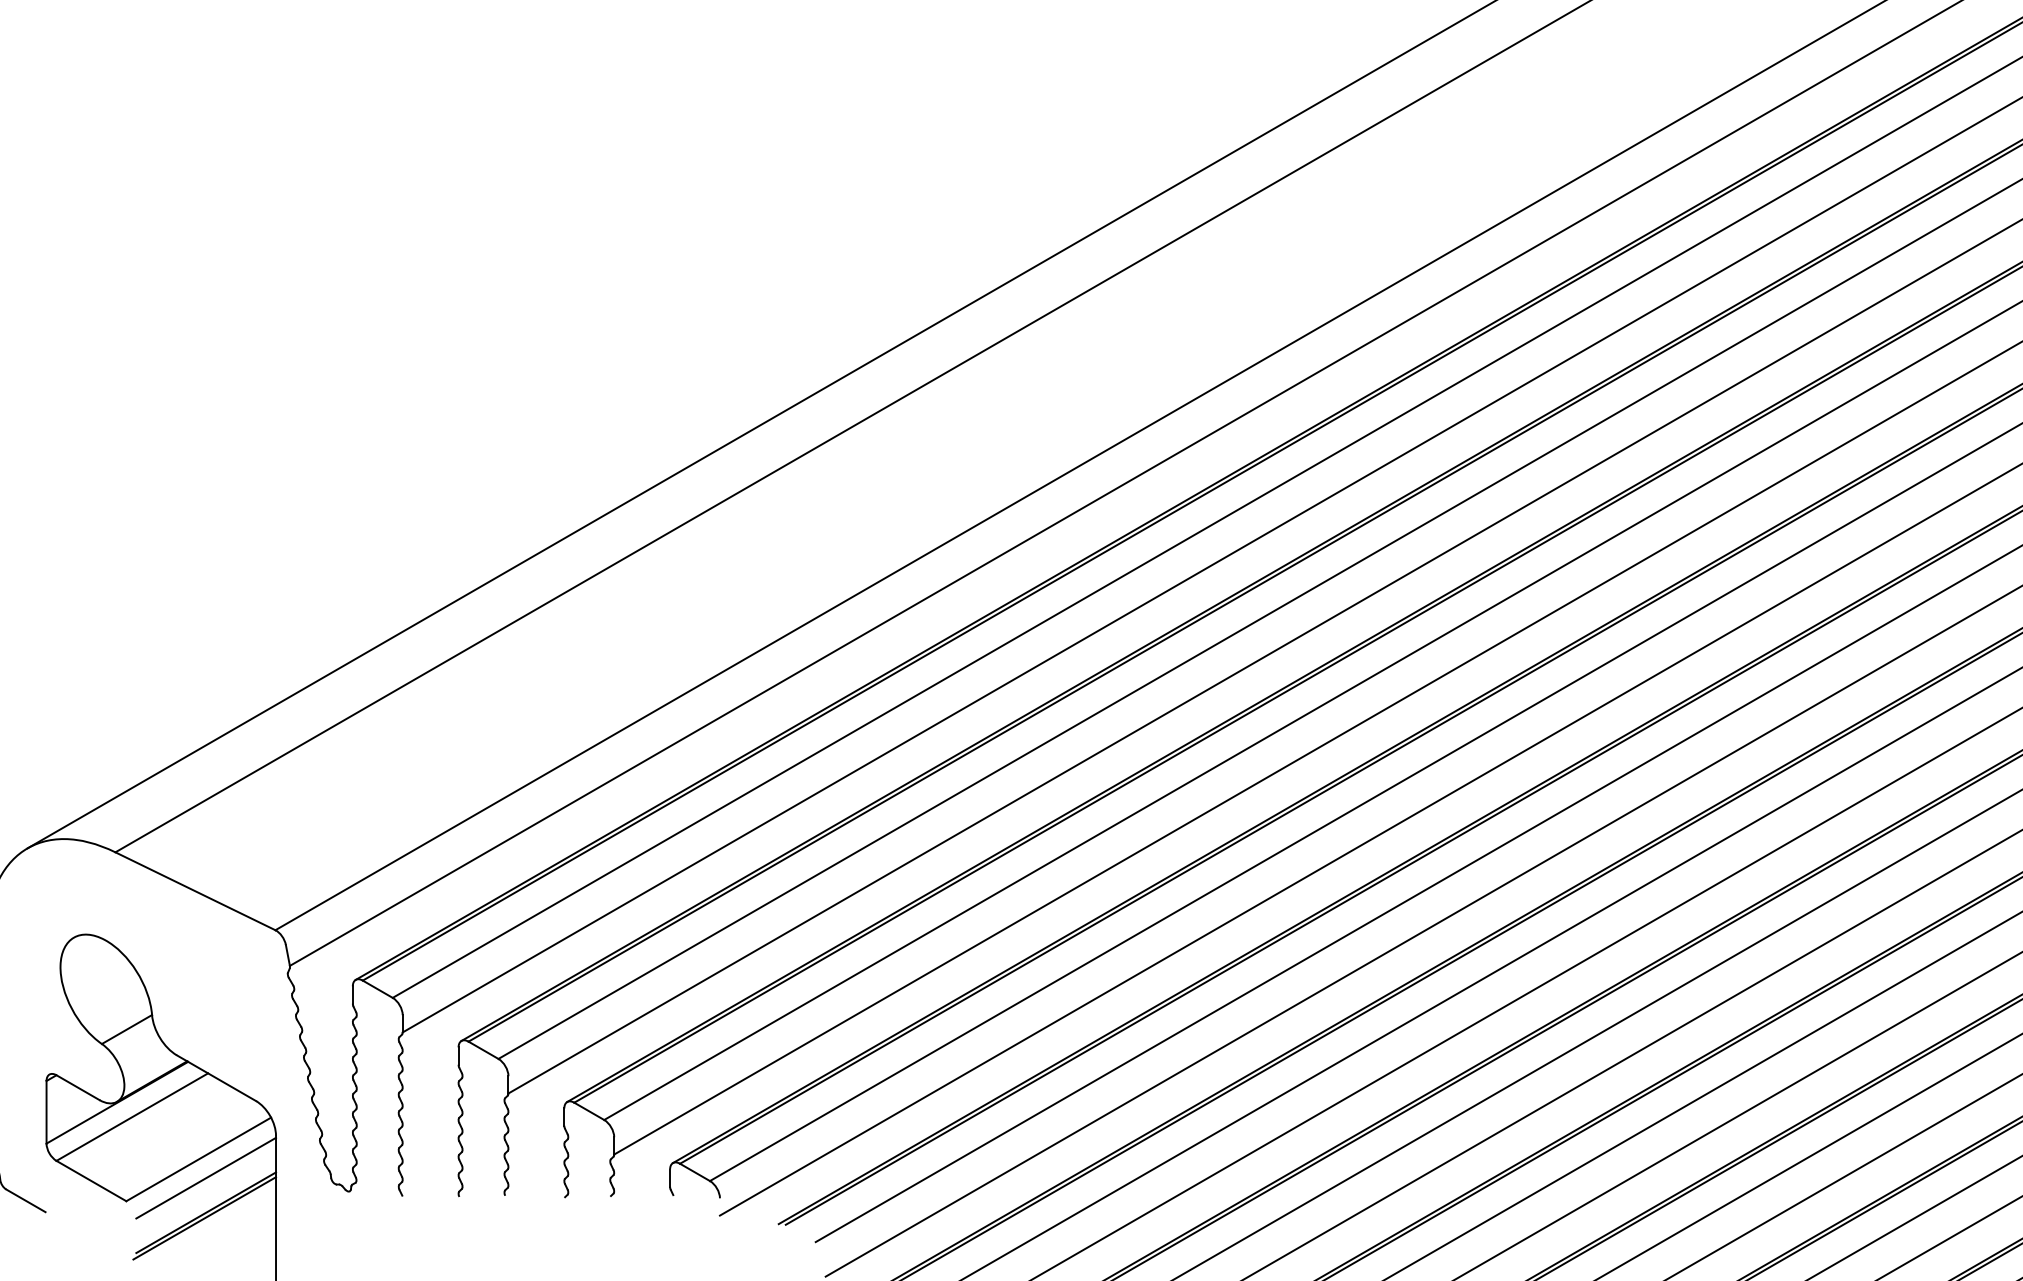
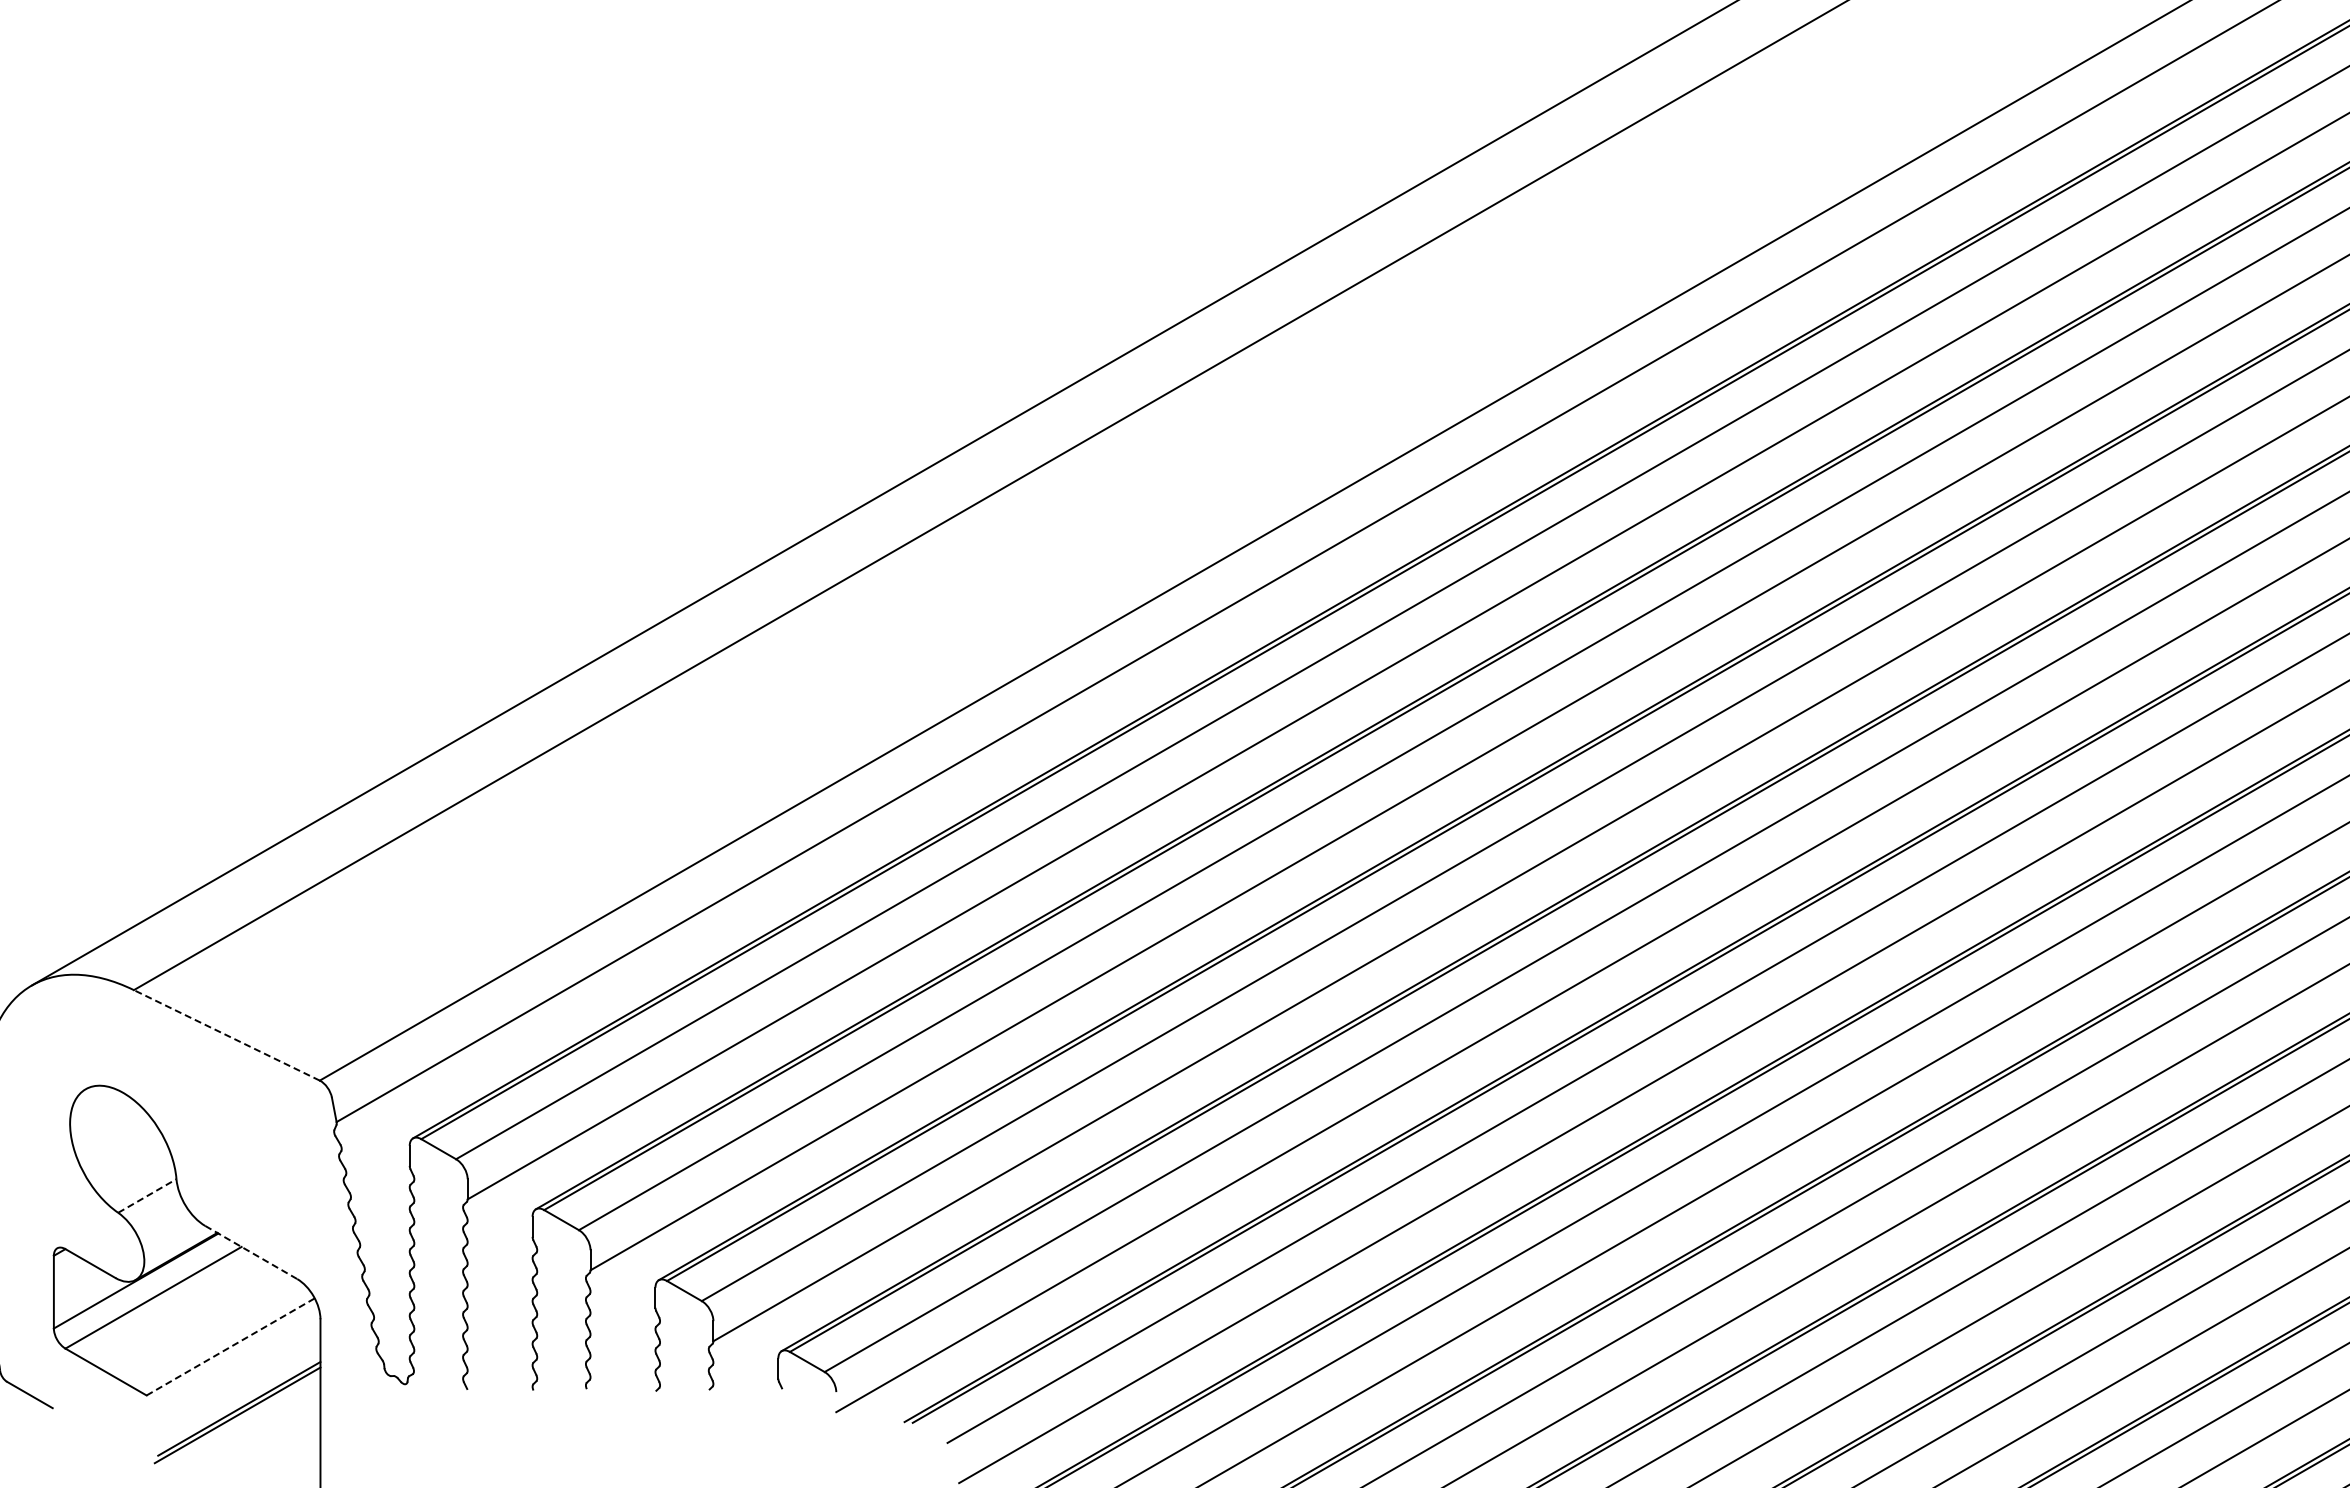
line: (195, 891) -> (226, 1035), solid -> dashed
line: (127, 1029) -> (147, 1195), solid -> dashed
line: (216, 1078) -> (251, 1252), solid -> dashed
line: (199, 1159) -> (231, 1346), solid -> dashed
line: (206, 1178) -> (239, 1368), removed

